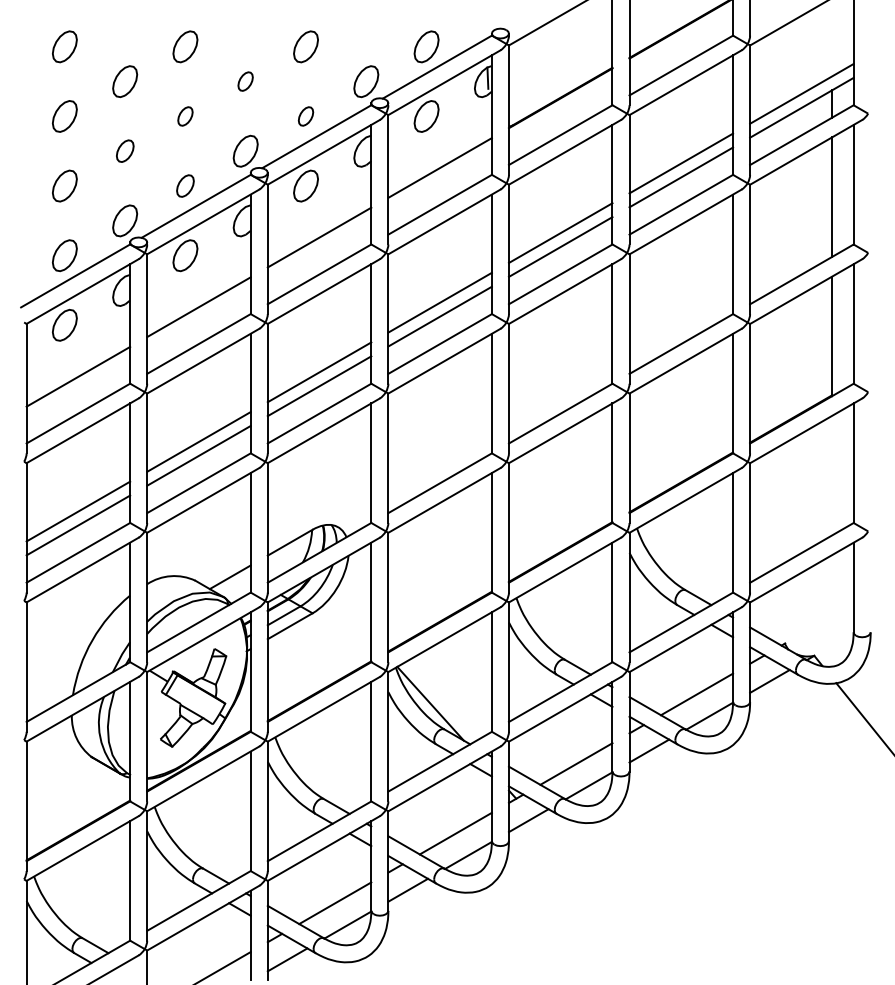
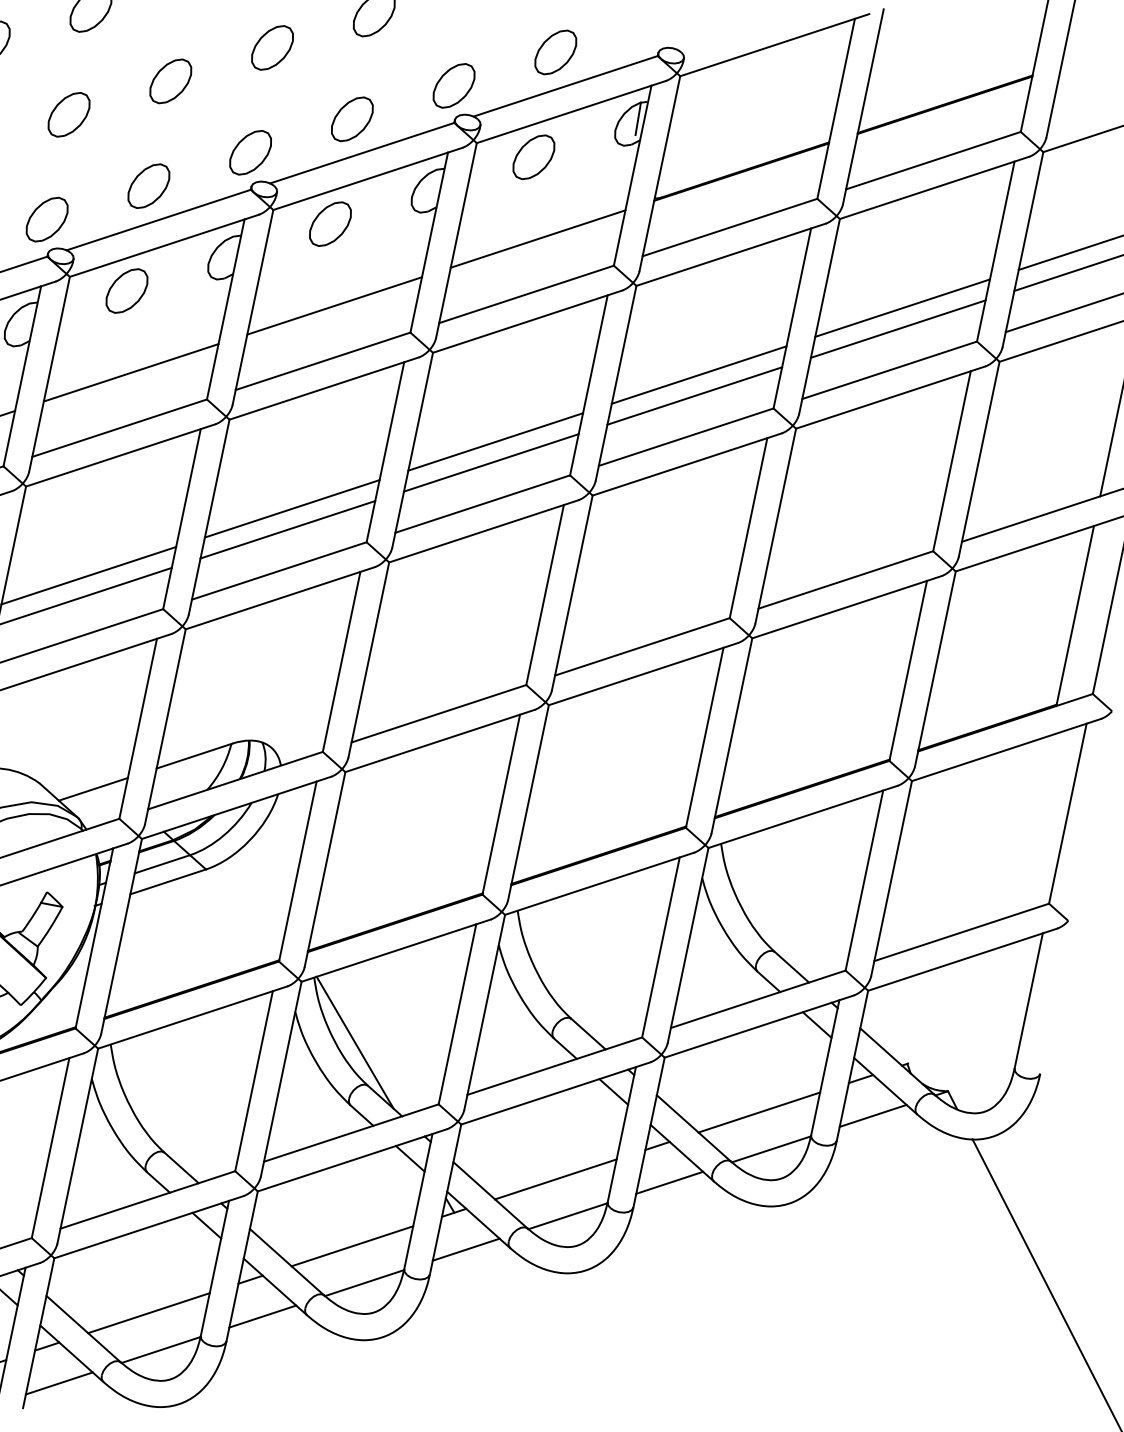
part: (245, 81) -> (272, 47), size x1.67
part: (185, 116) -> (170, 81), size x1.67
part: (305, 116) -> (351, 119), size x1.67
part: (125, 150) -> (69, 113), size x1.43
part: (185, 185) -> (149, 185), size x1.43

